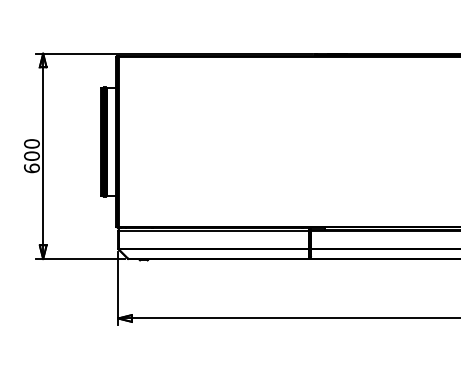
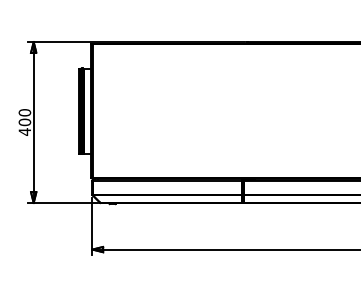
text: (31, 168) -> (24, 132), 600 -> 400

